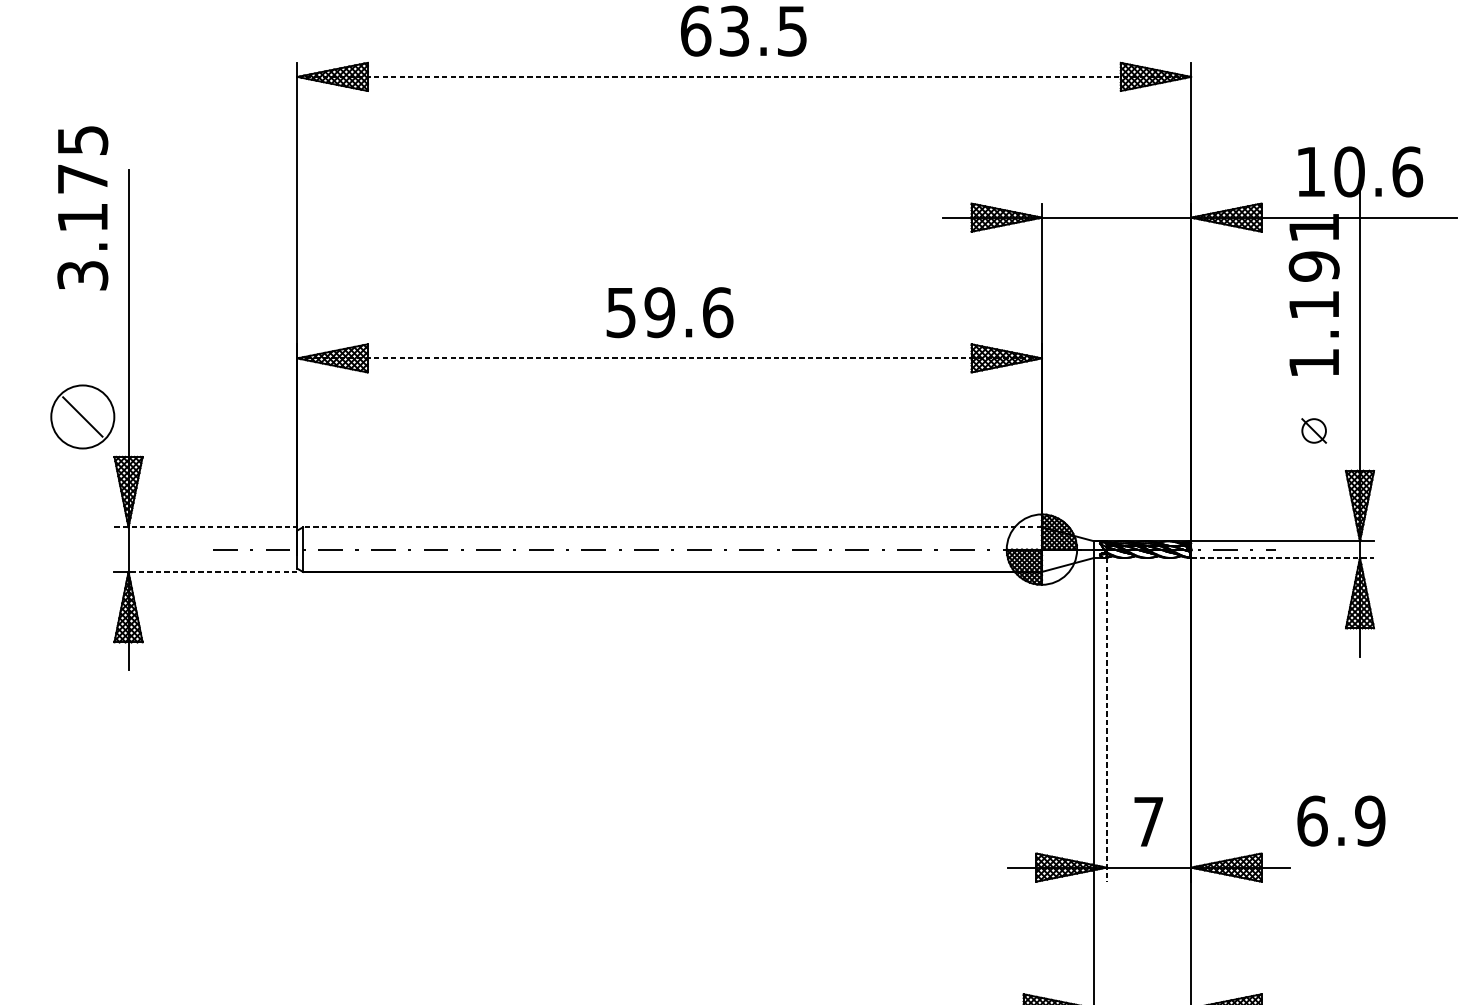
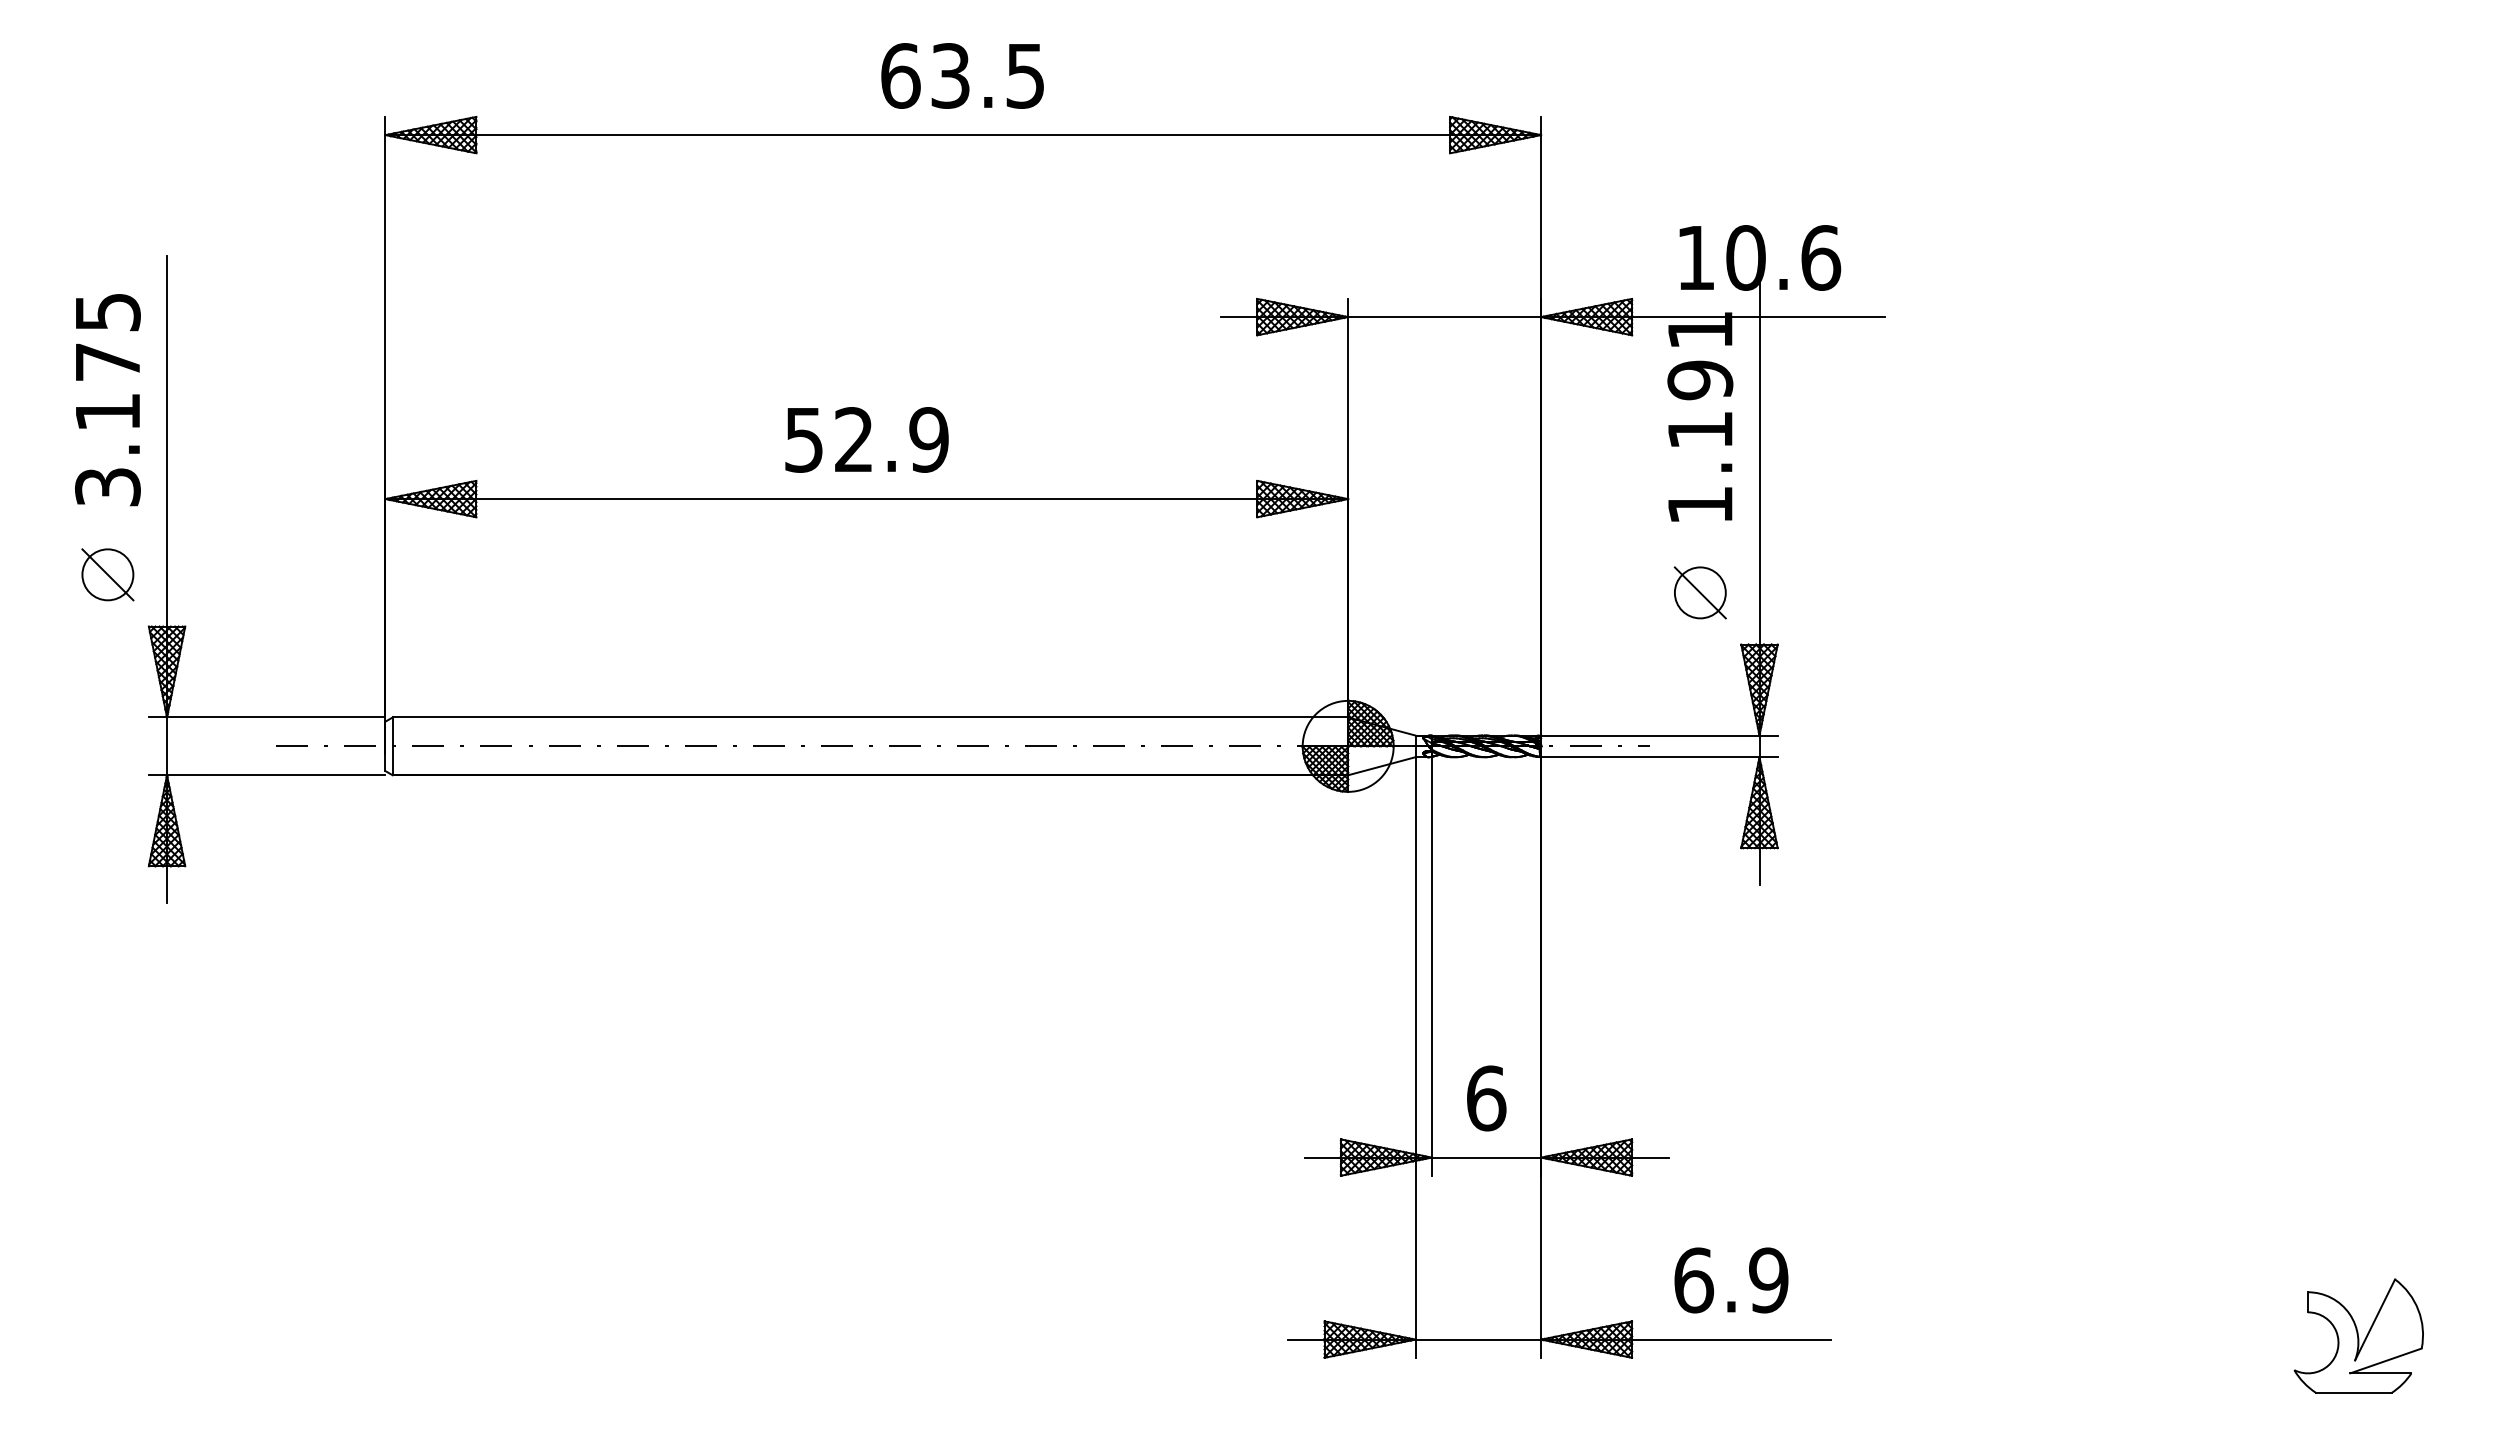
line: (744, 77) -> (963, 135), dashed -> solid
text: (82, 208) -> (107, 400), moved
text: (688, 312) -> (891, 439), 59.6 -> 52.9
line: (670, 358) -> (867, 499), dashed -> solid
circle: (82, 416) -> (107, 574), size x0.62
part: (1313, 430) -> (1699, 592), size x1.67
line: (206, 527) -> (267, 717), dashed -> solid
line: (672, 527) -> (870, 717), dashed -> solid
line: (1282, 558) -> (1659, 757), dashed -> solid
line: (212, 572) -> (275, 775), dashed -> solid
line: (1106, 720) -> (1431, 967), dashed -> solid
text: (1148, 821) -> (1486, 1098), 7 -> 6
text: (1341, 821) -> (1731, 1280), moved

